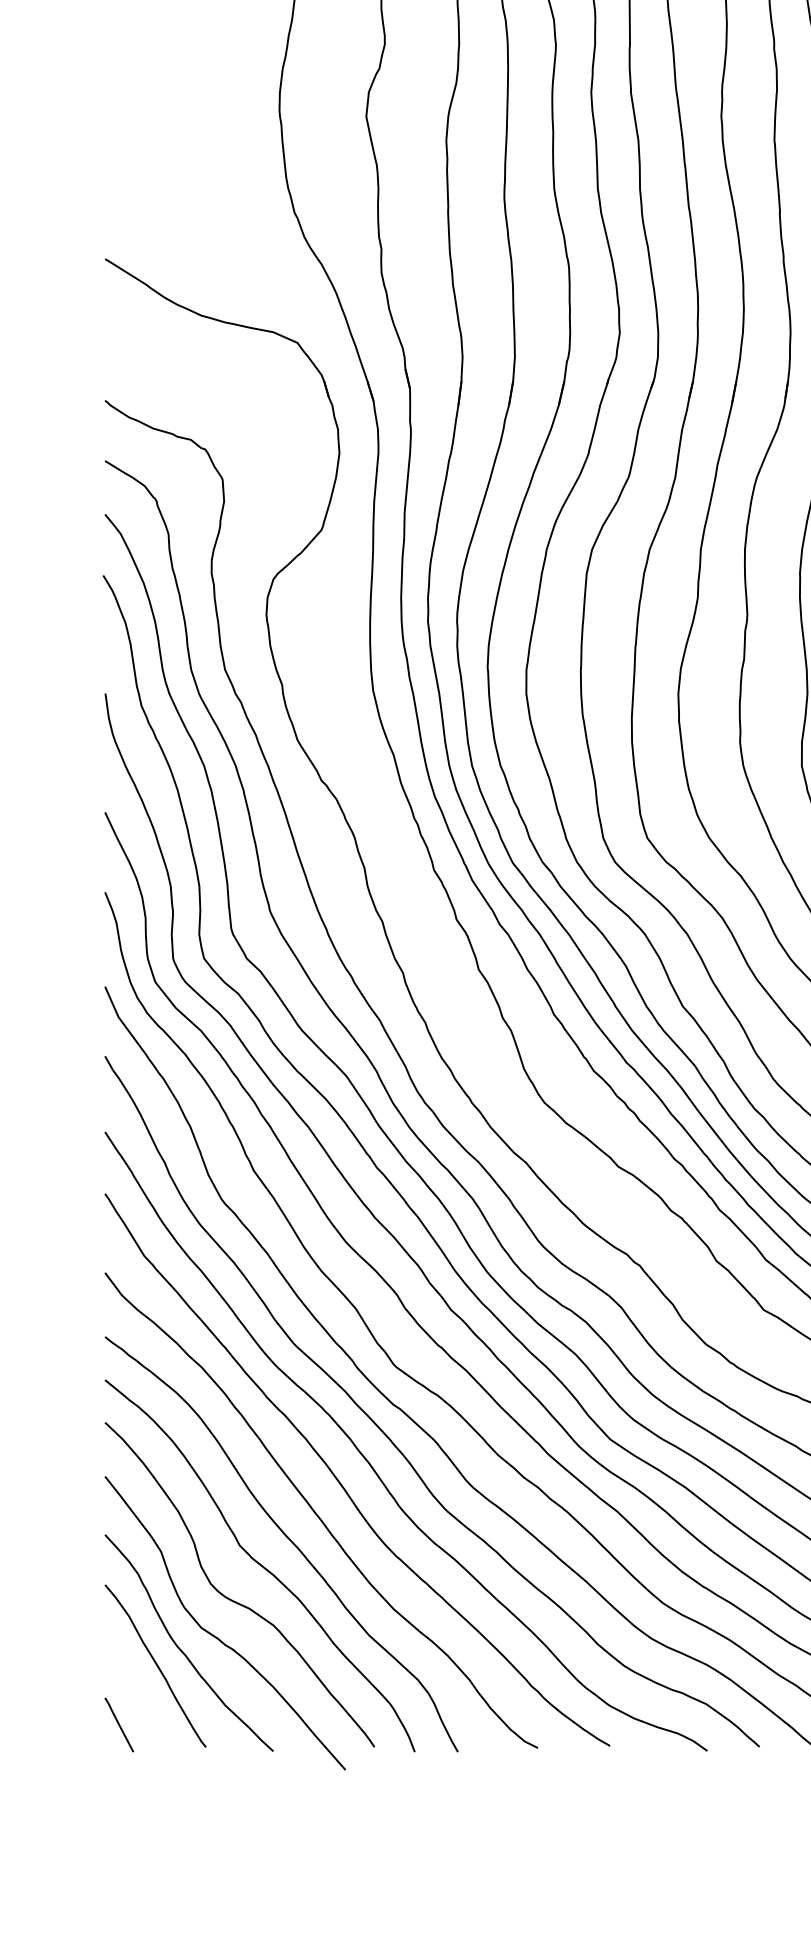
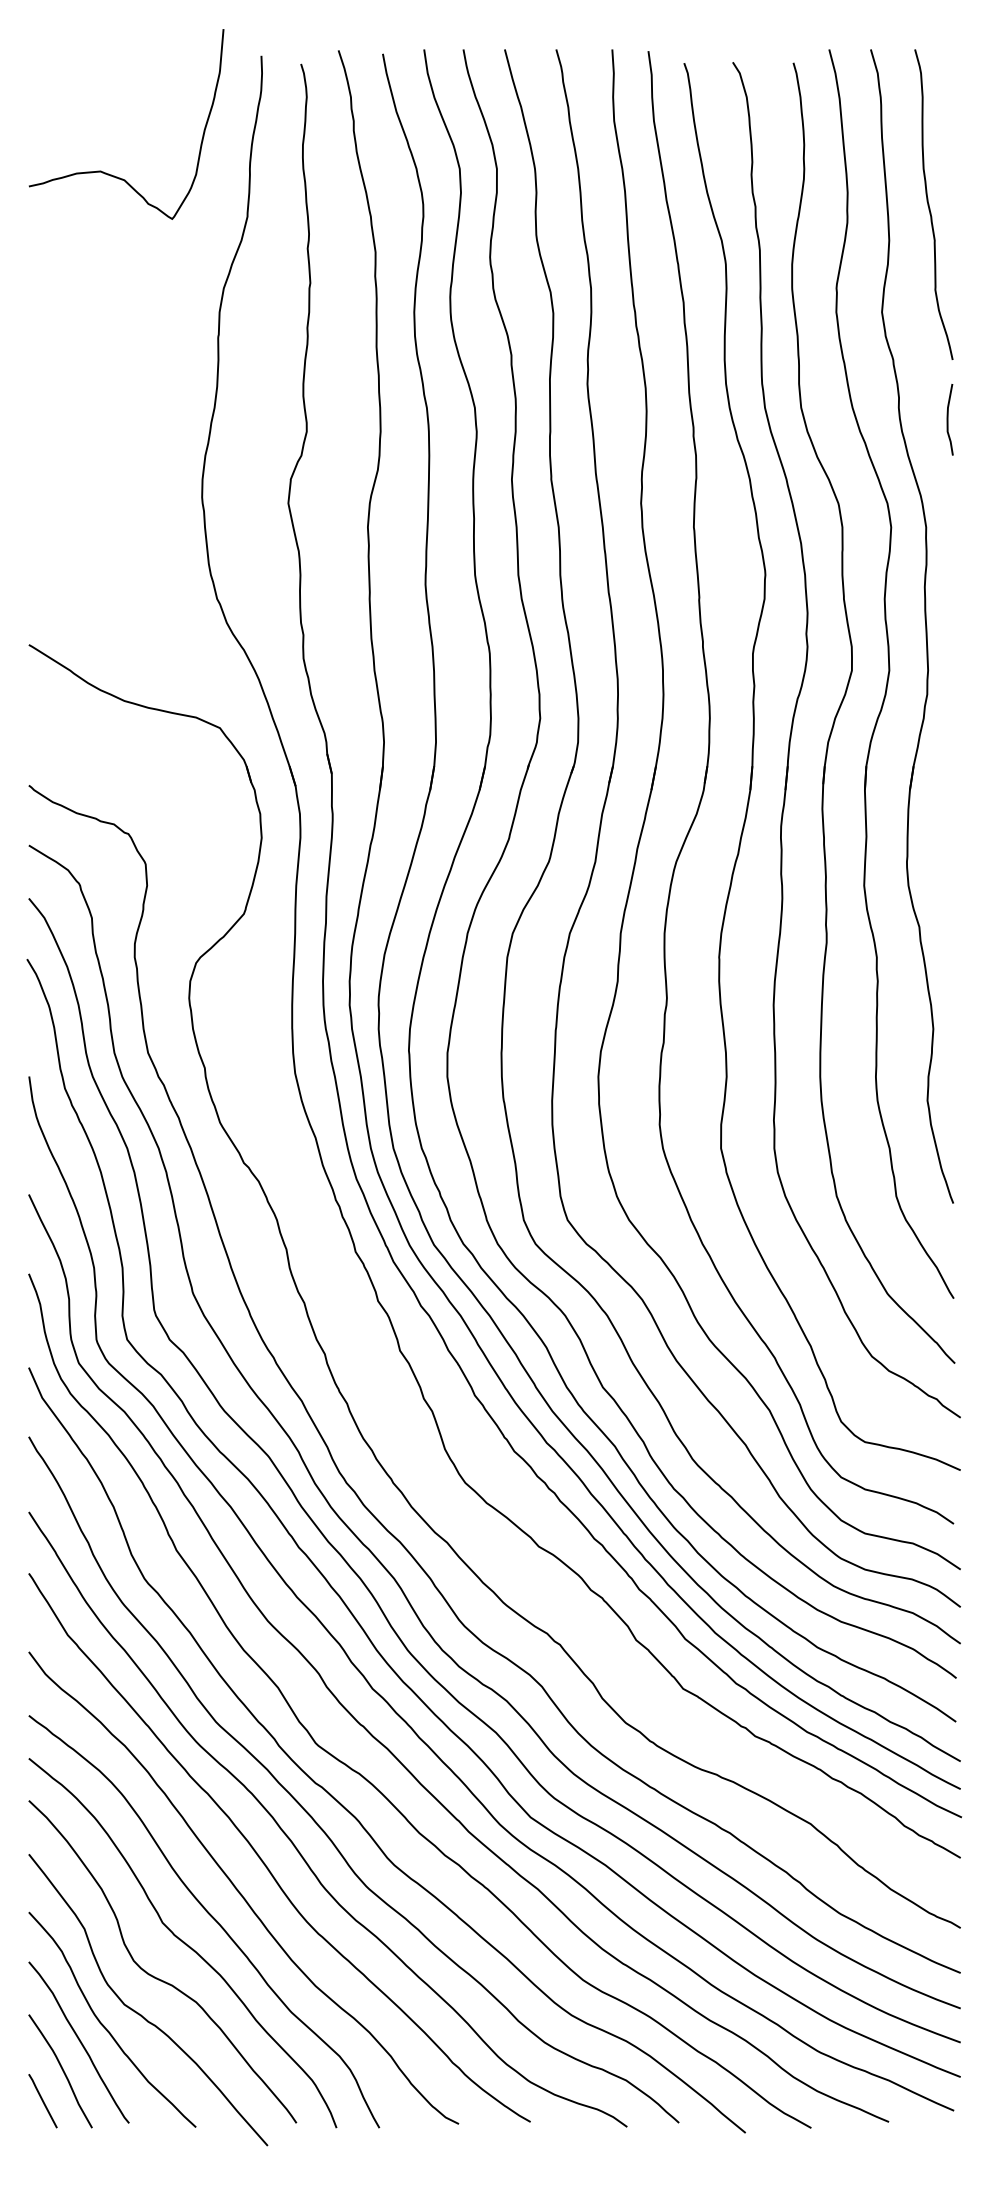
curve: (138, 1695) -> (62, 2071), added

